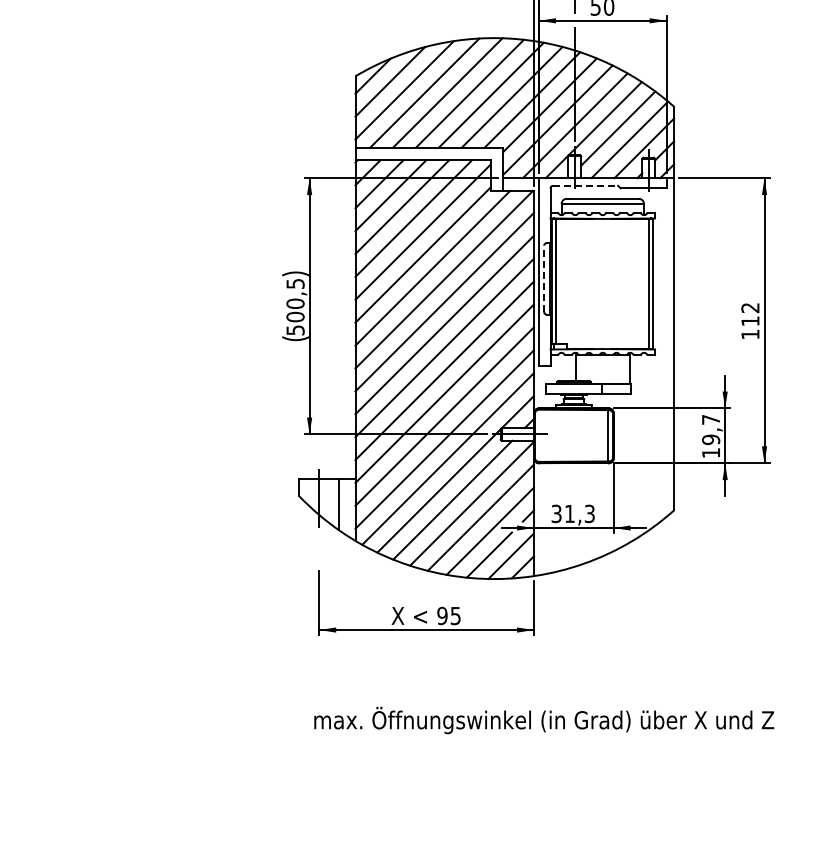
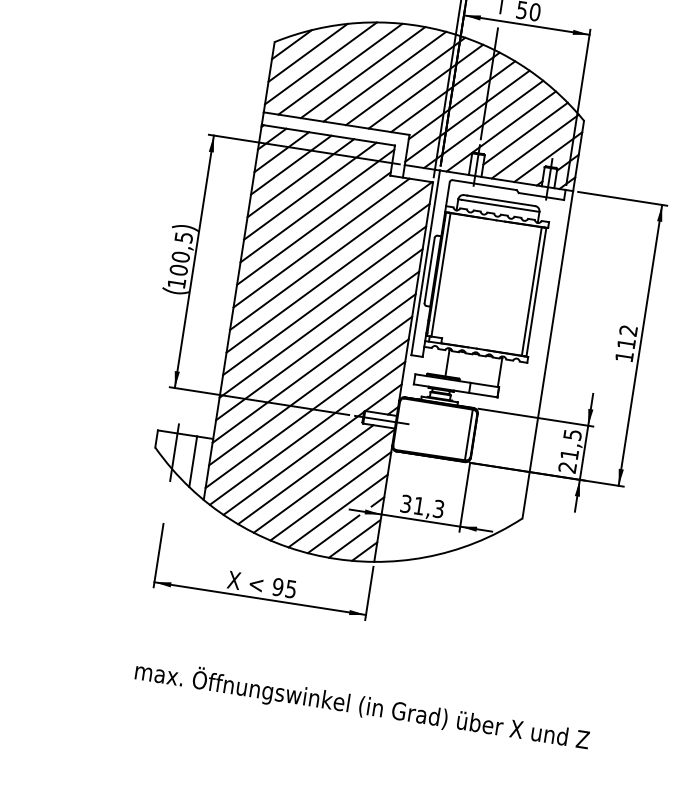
line: (585, 185) -> (484, 184), dashed -> solid
line: (544, 278) -> (430, 270), dashed -> solid
text: (295, 330) -> (176, 283), 500,5 -> 100,5
text: (711, 436) -> (570, 451), 19,7 -> 21,5

